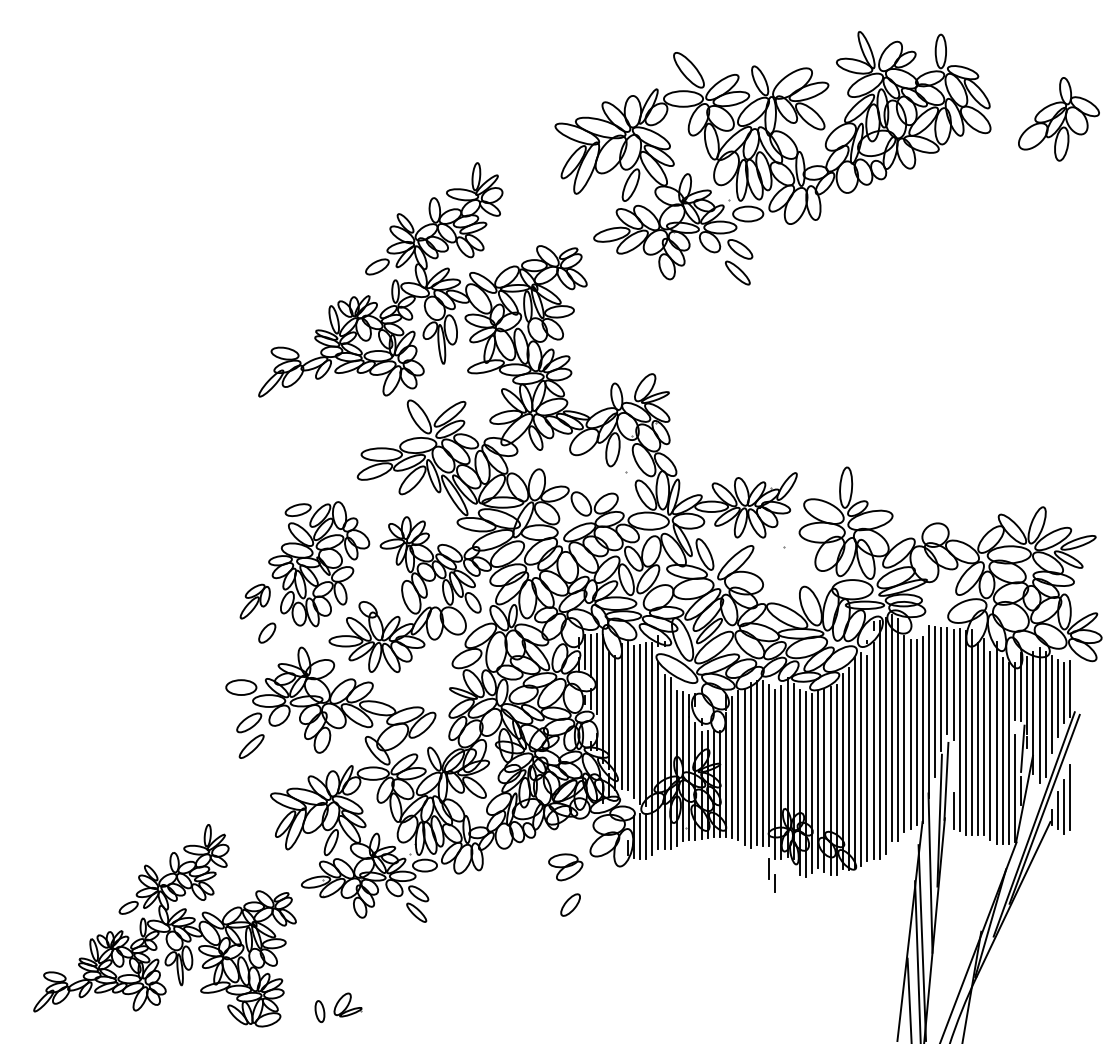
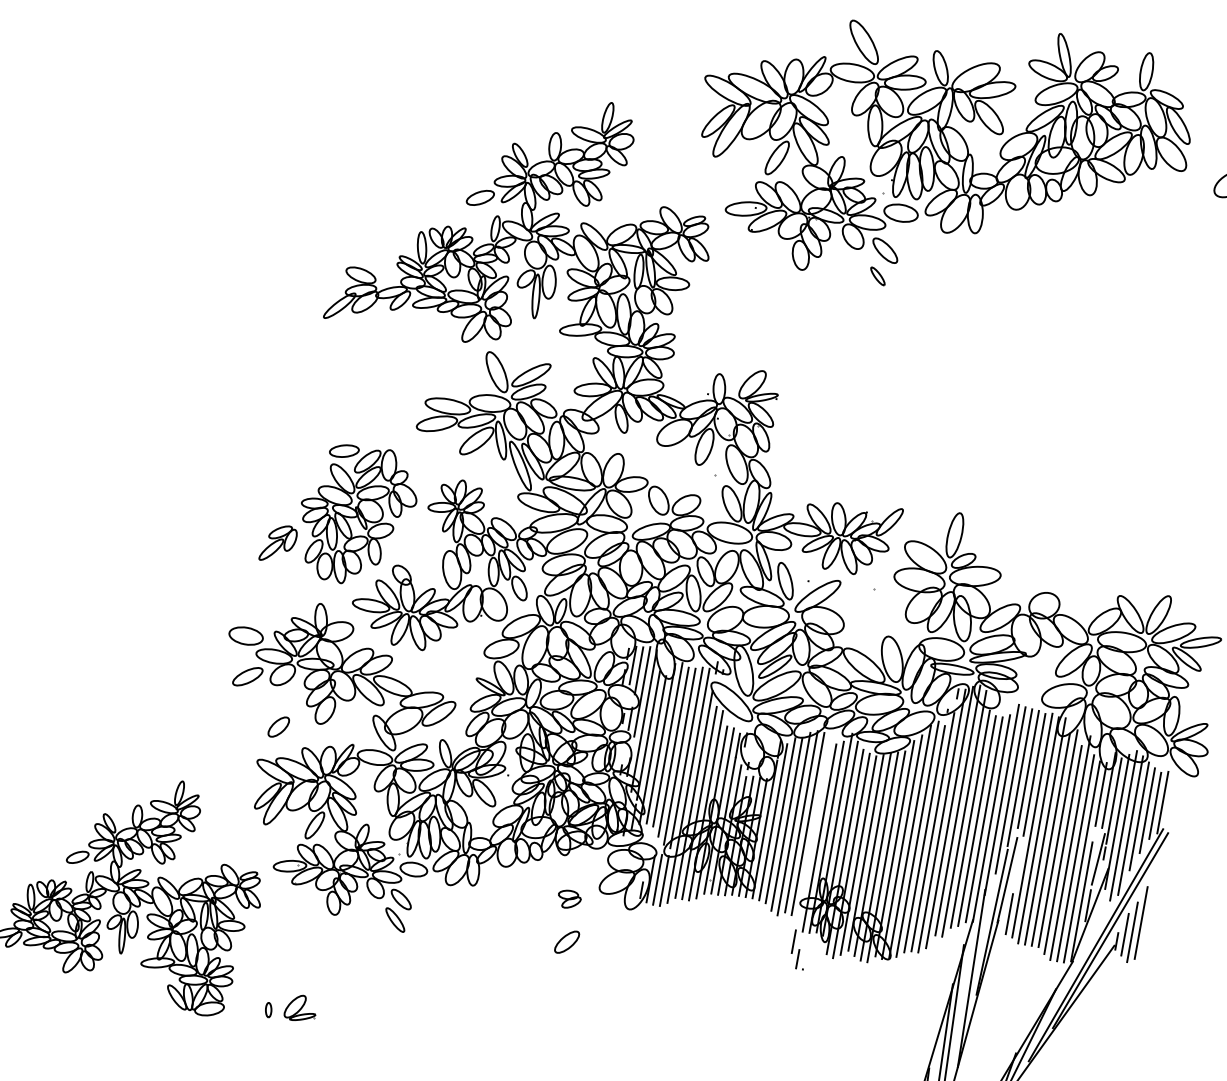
part: (737, 272) -> (877, 275), size x0.6
part: (267, 632) -> (279, 726), moved
part: (251, 746) -> (245, 703), removed
line: (769, 765) -> (814, 827), removed
part: (565, 867) -> (568, 899), size x0.6
part: (319, 1011) -> (268, 1009), size x0.6

